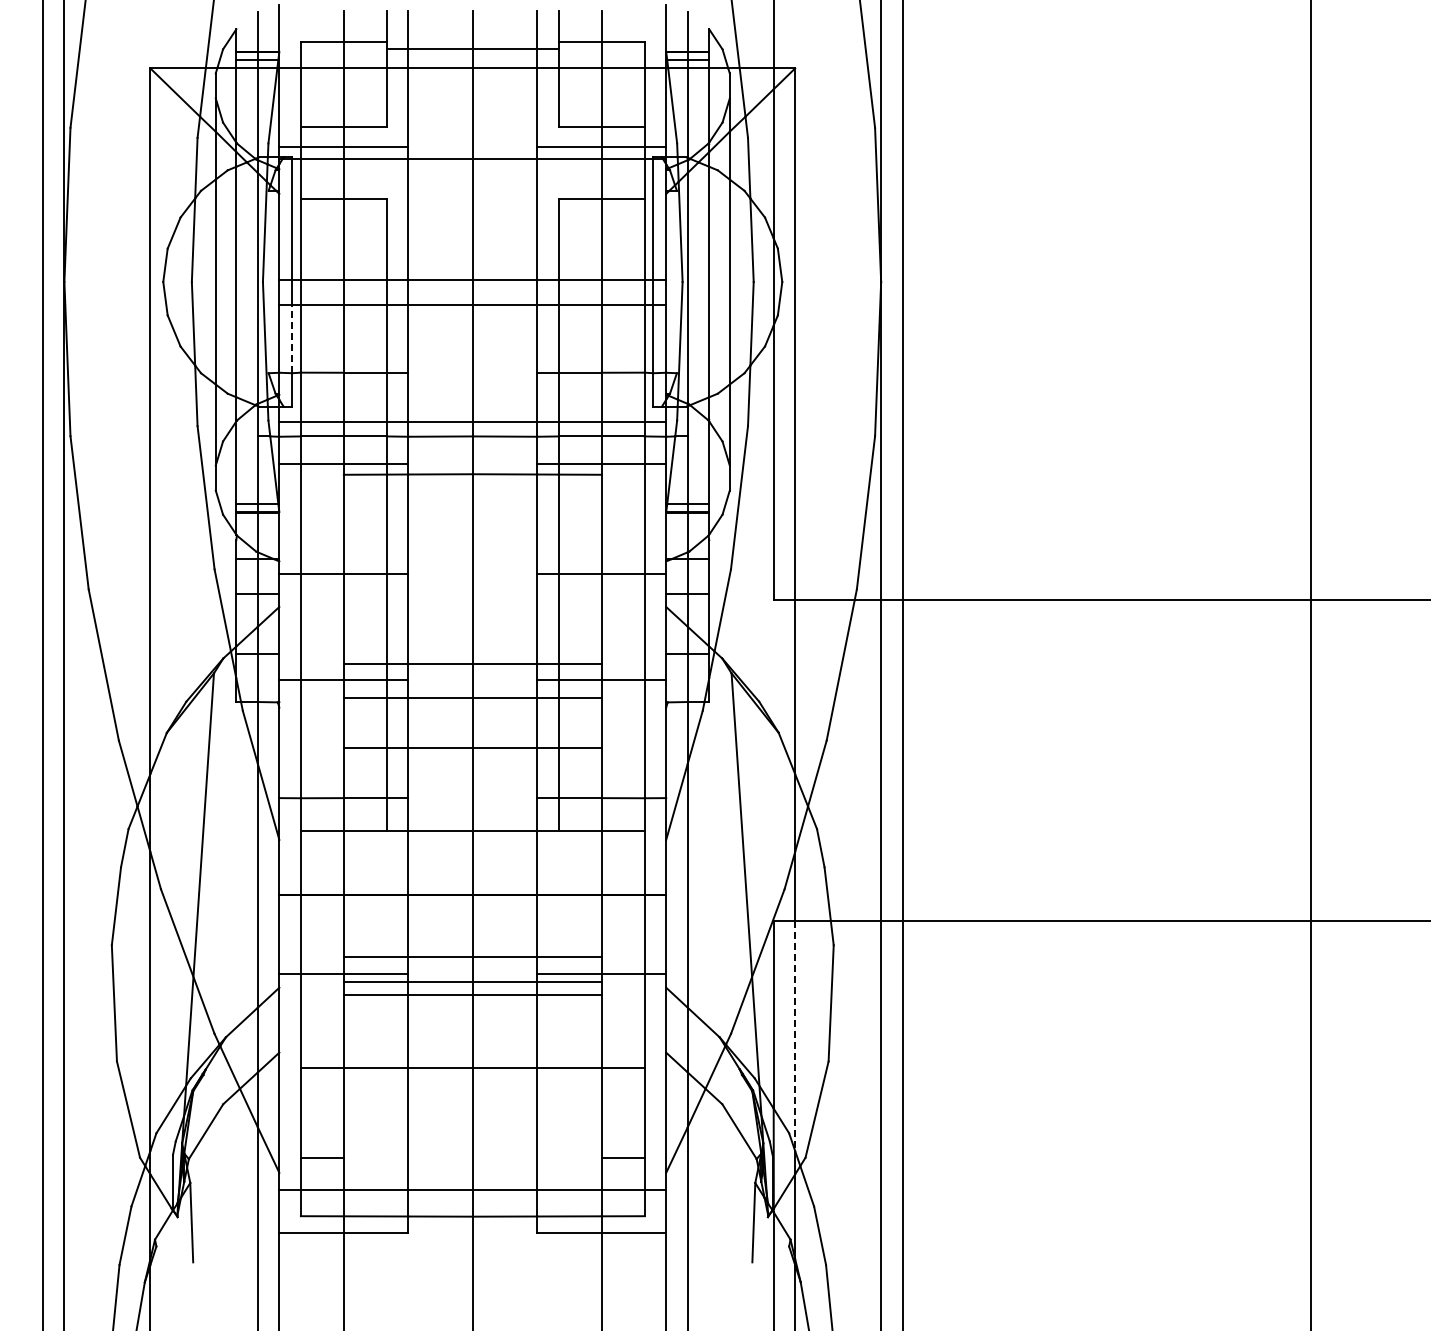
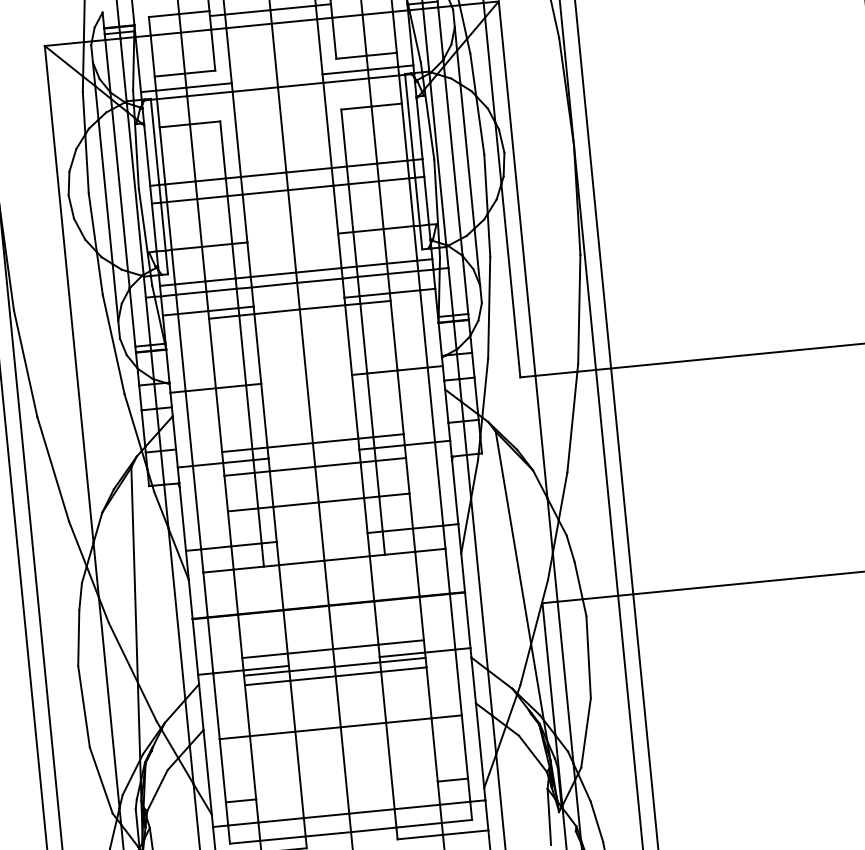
line: (292, 338) -> (163, 226), dashed -> solid
line: (795, 1036) -> (565, 683), dashed -> solid

